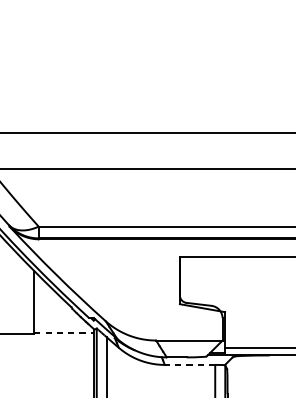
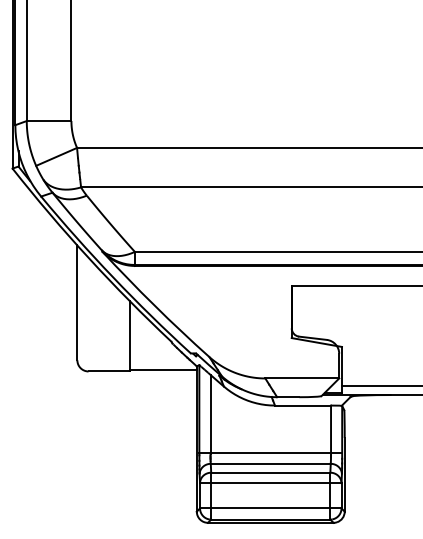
line: (64, 333) -> (163, 370), dashed -> solid
line: (189, 364) -> (302, 405), dashed -> solid

